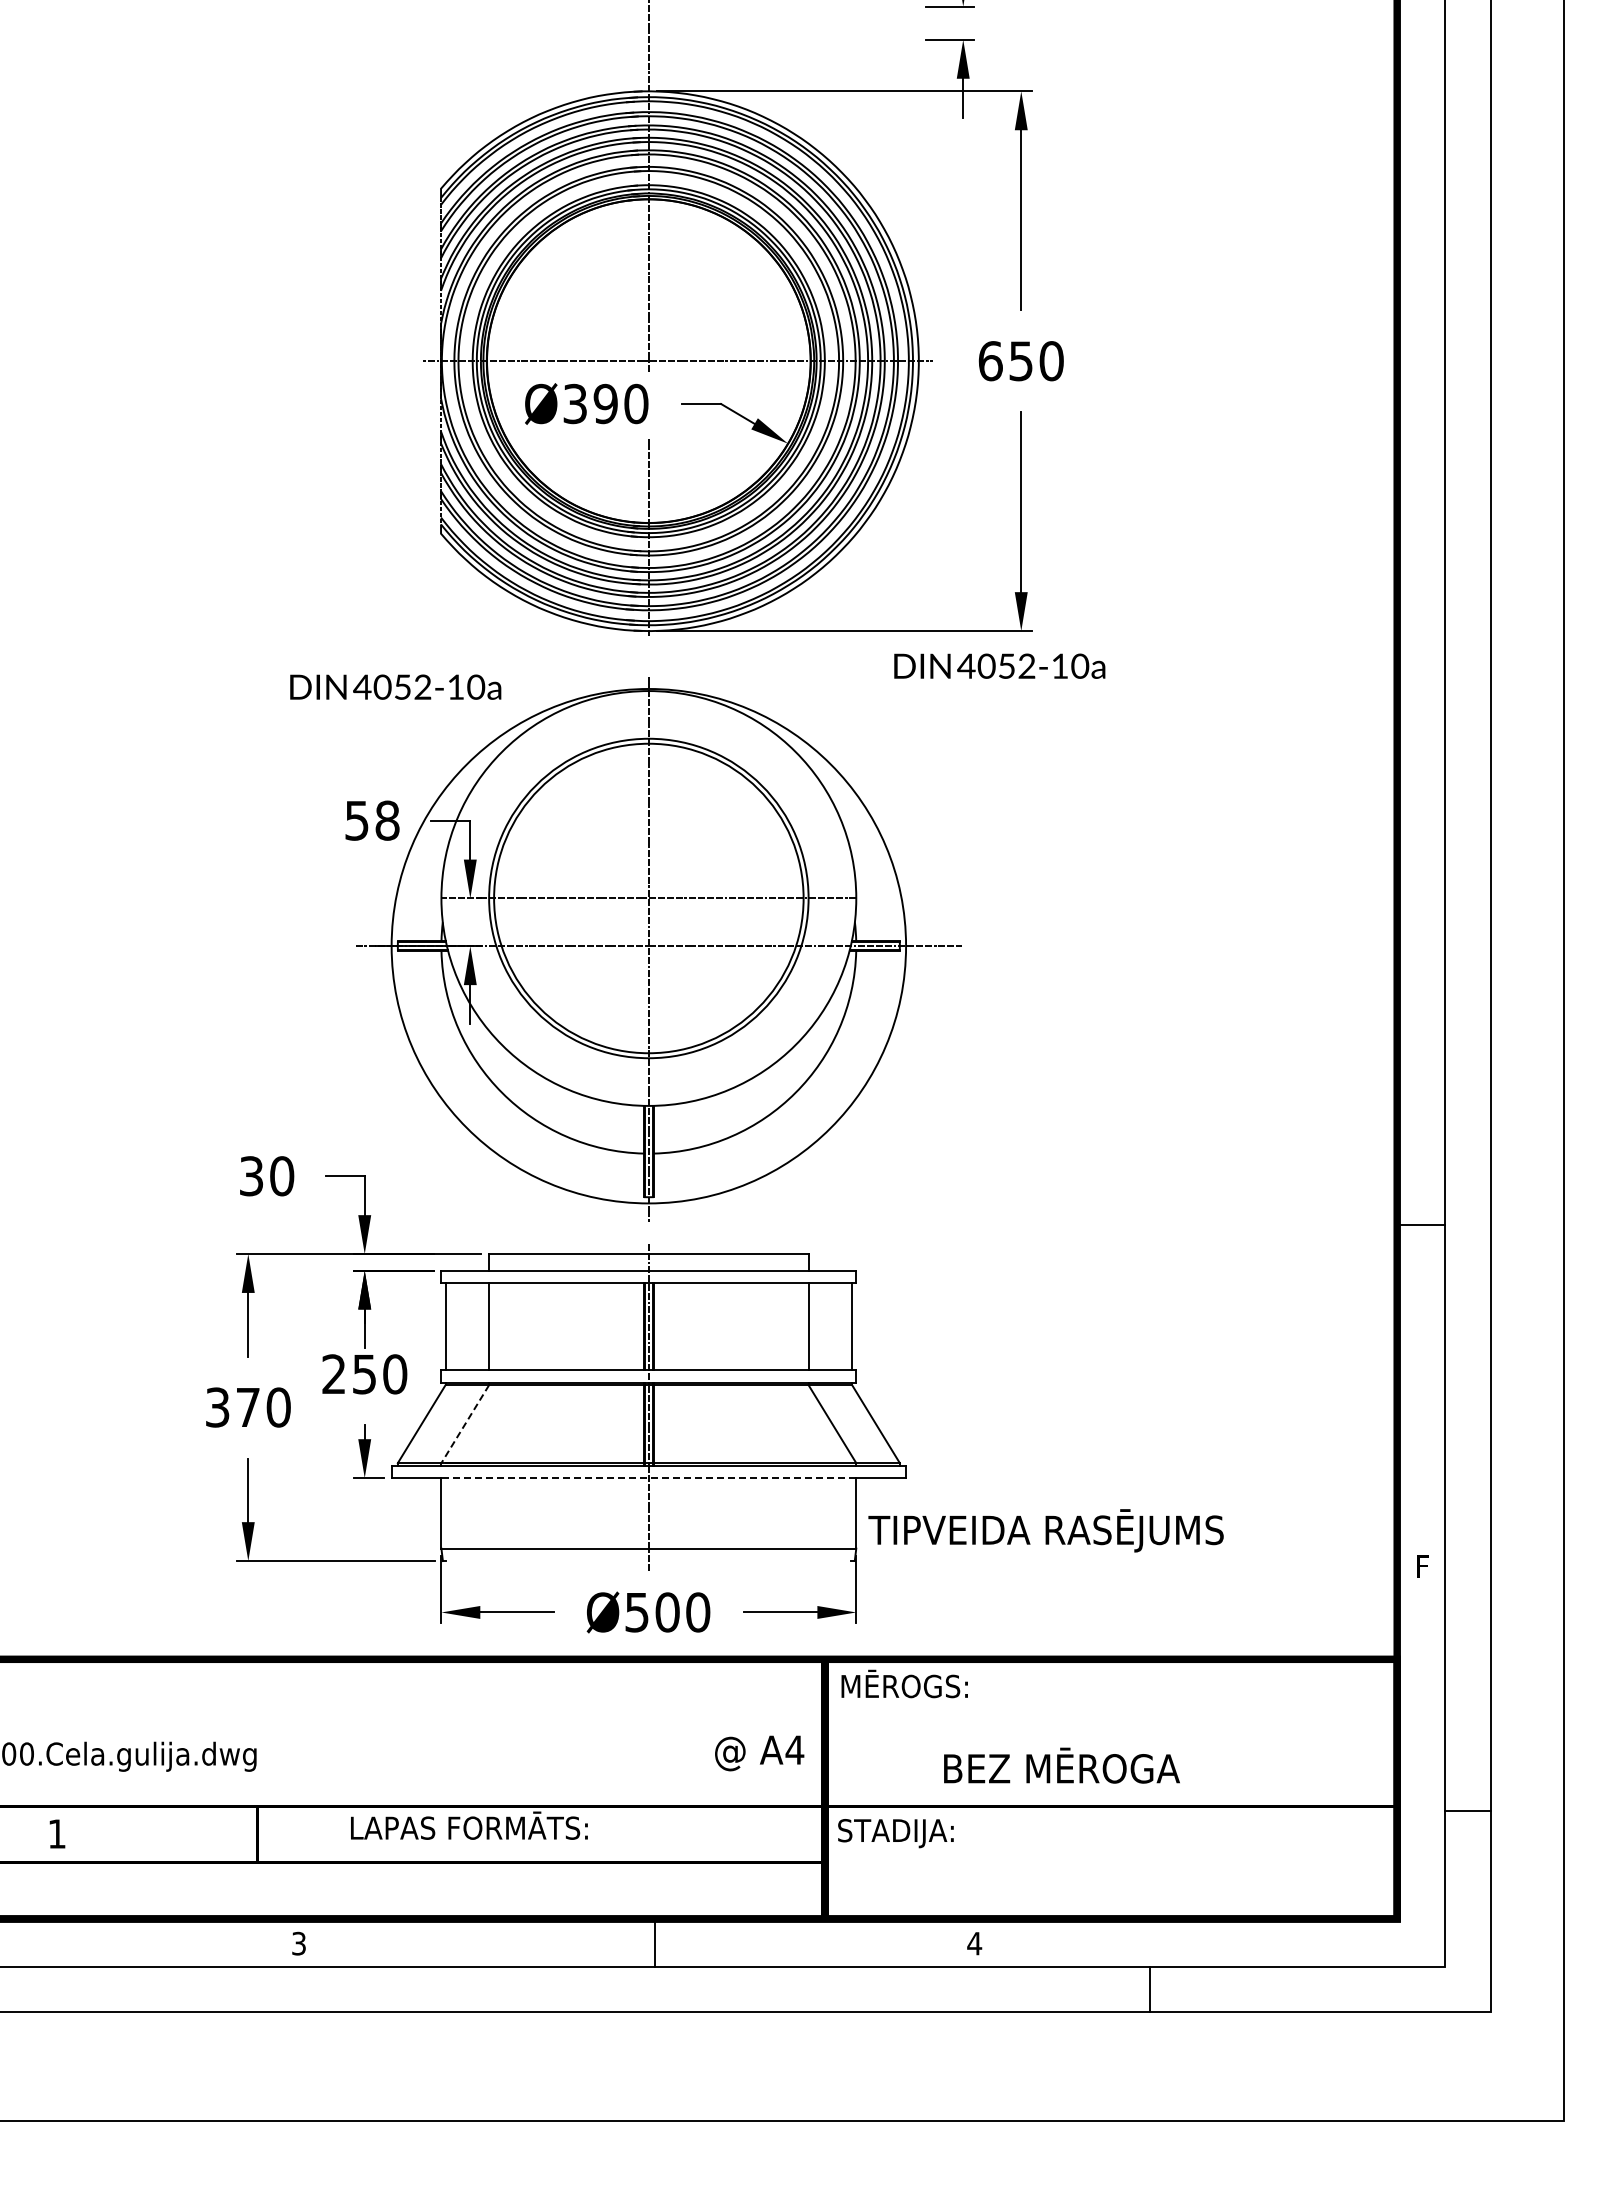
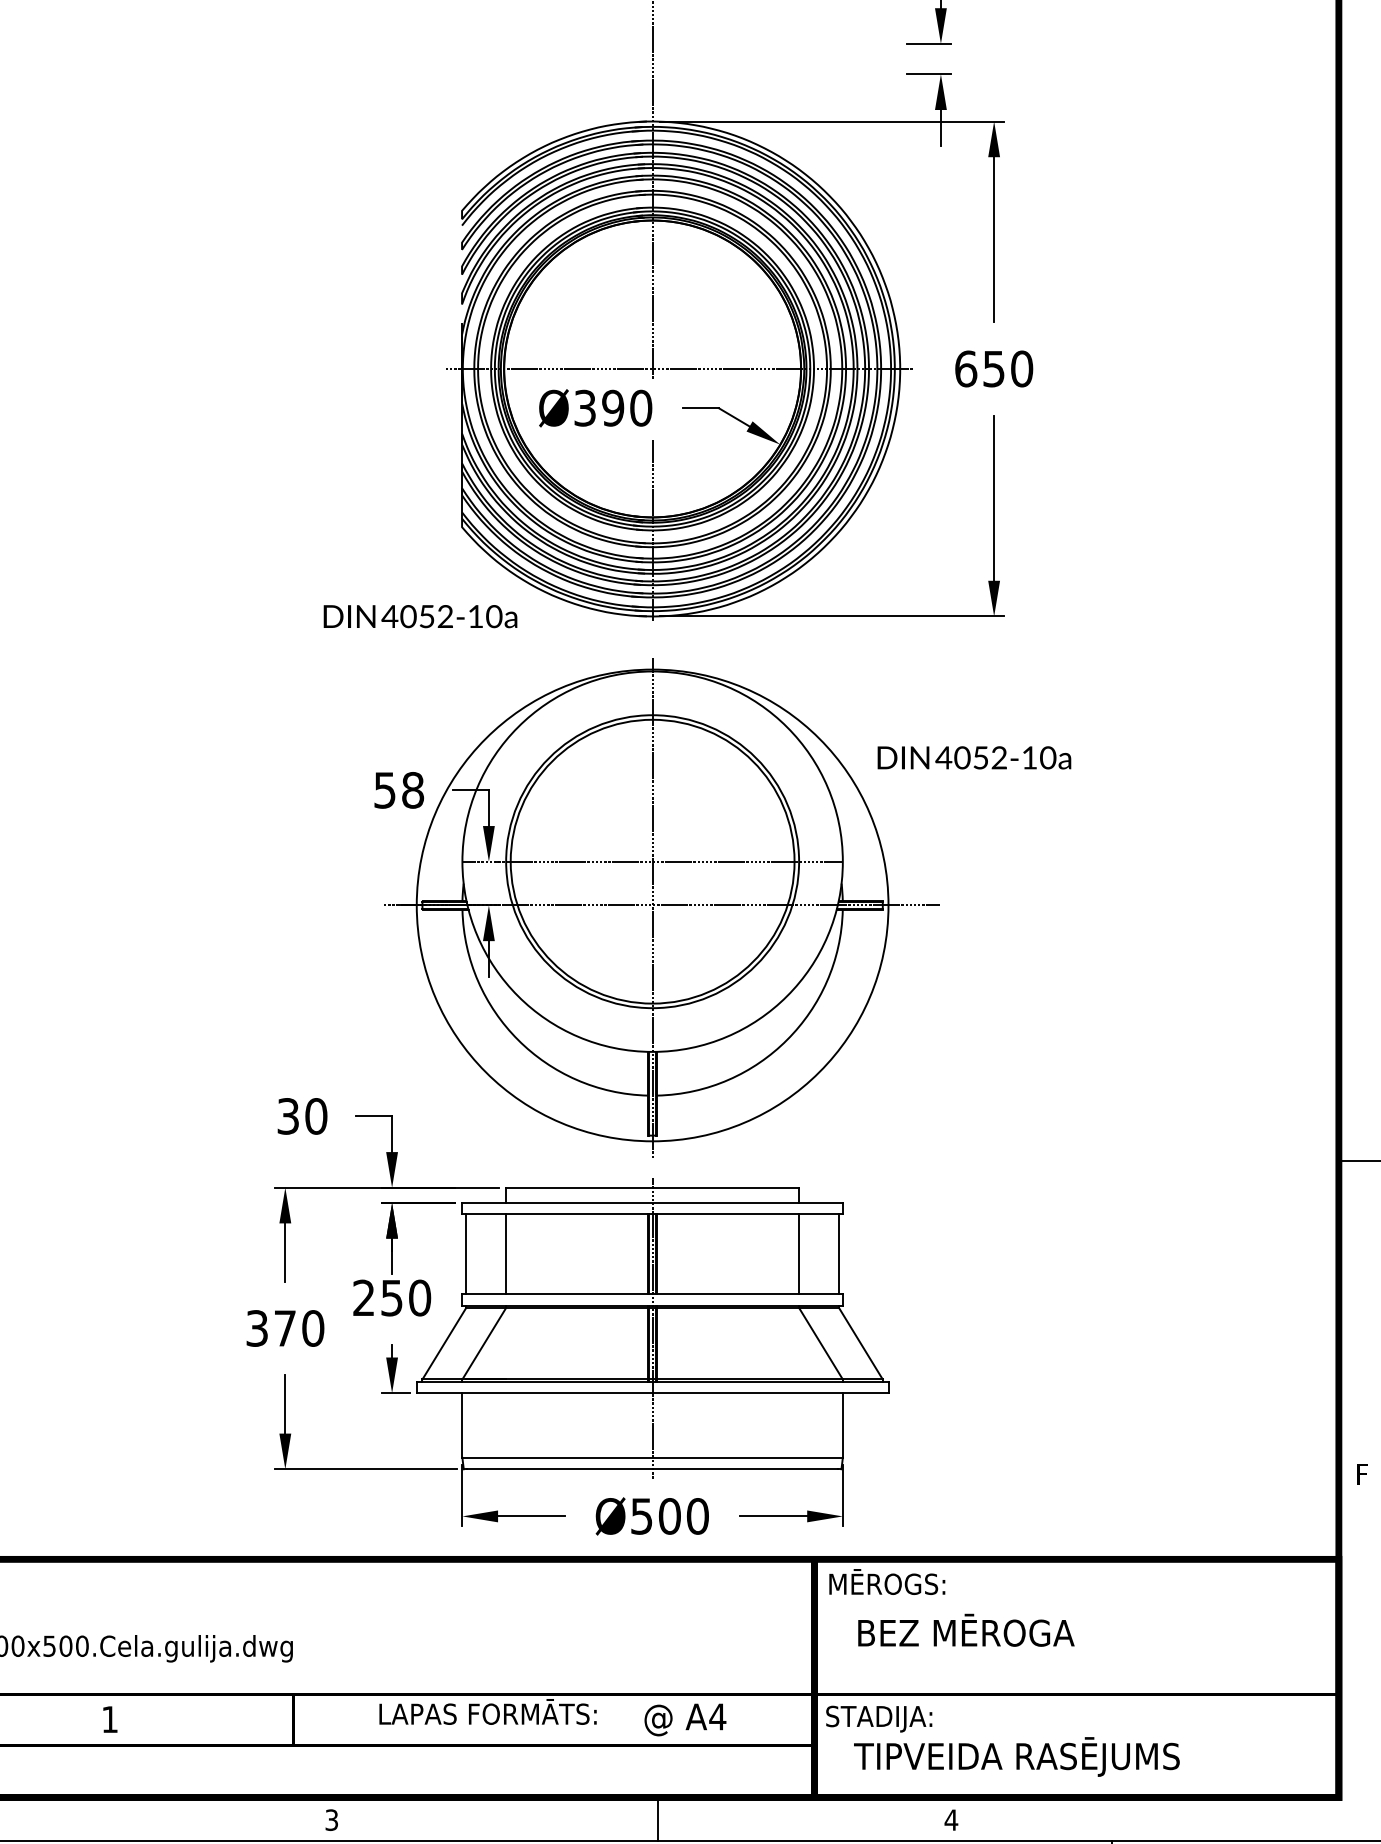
text: (999, 665) -> (974, 757), moved
text: (395, 686) -> (420, 615), moved
line: (465, 1424) -> (484, 1344), dashed -> solid
line: (648, 1478) -> (652, 1393), dashed -> solid
text: (1045, 1530) -> (1016, 1756), moved
line: (648, 1561) -> (652, 1469), added
text: (759, 1753) -> (685, 1720), moved
text: (1061, 1765) -> (965, 1630), moved

